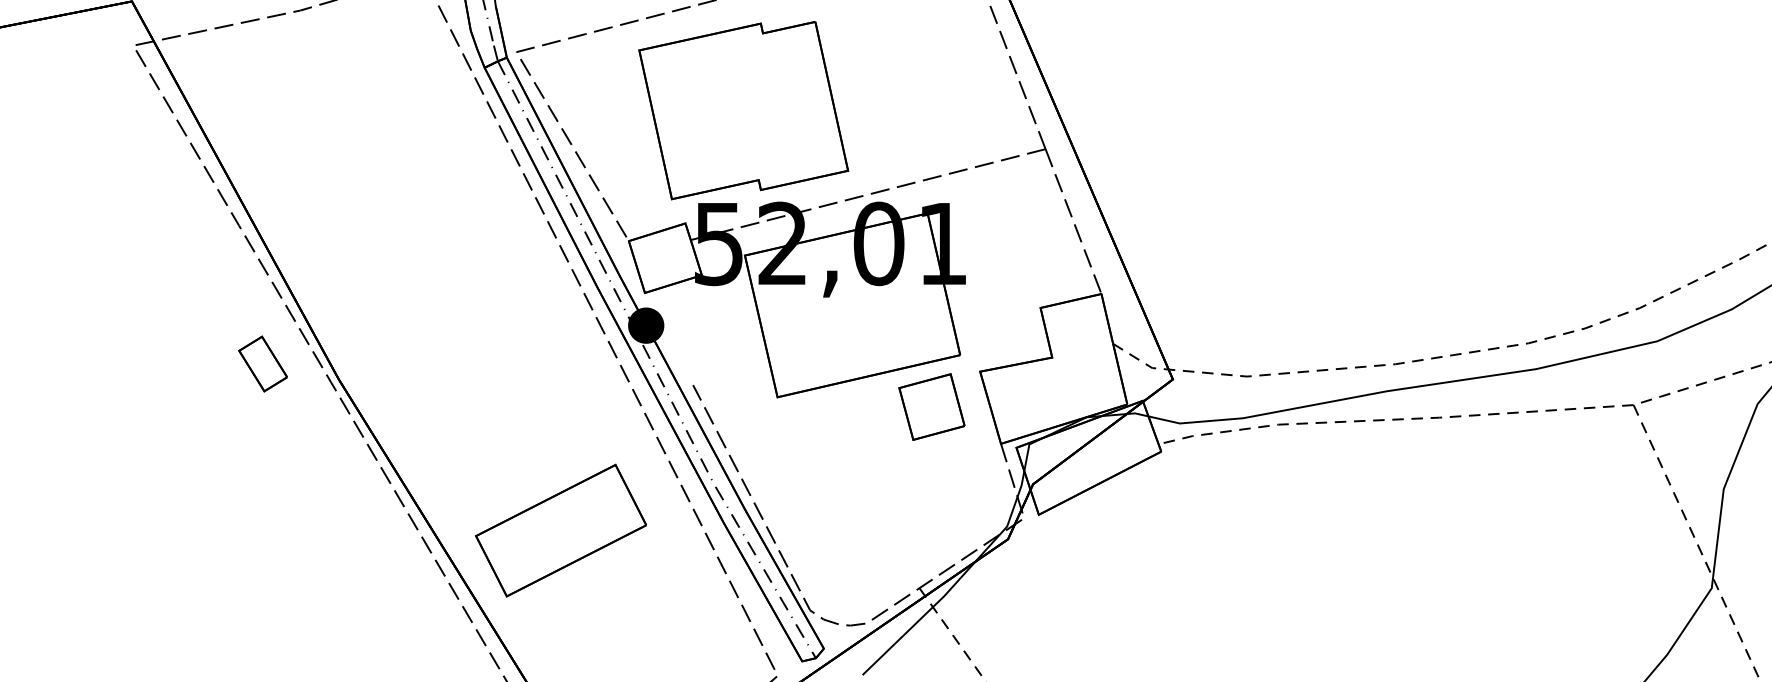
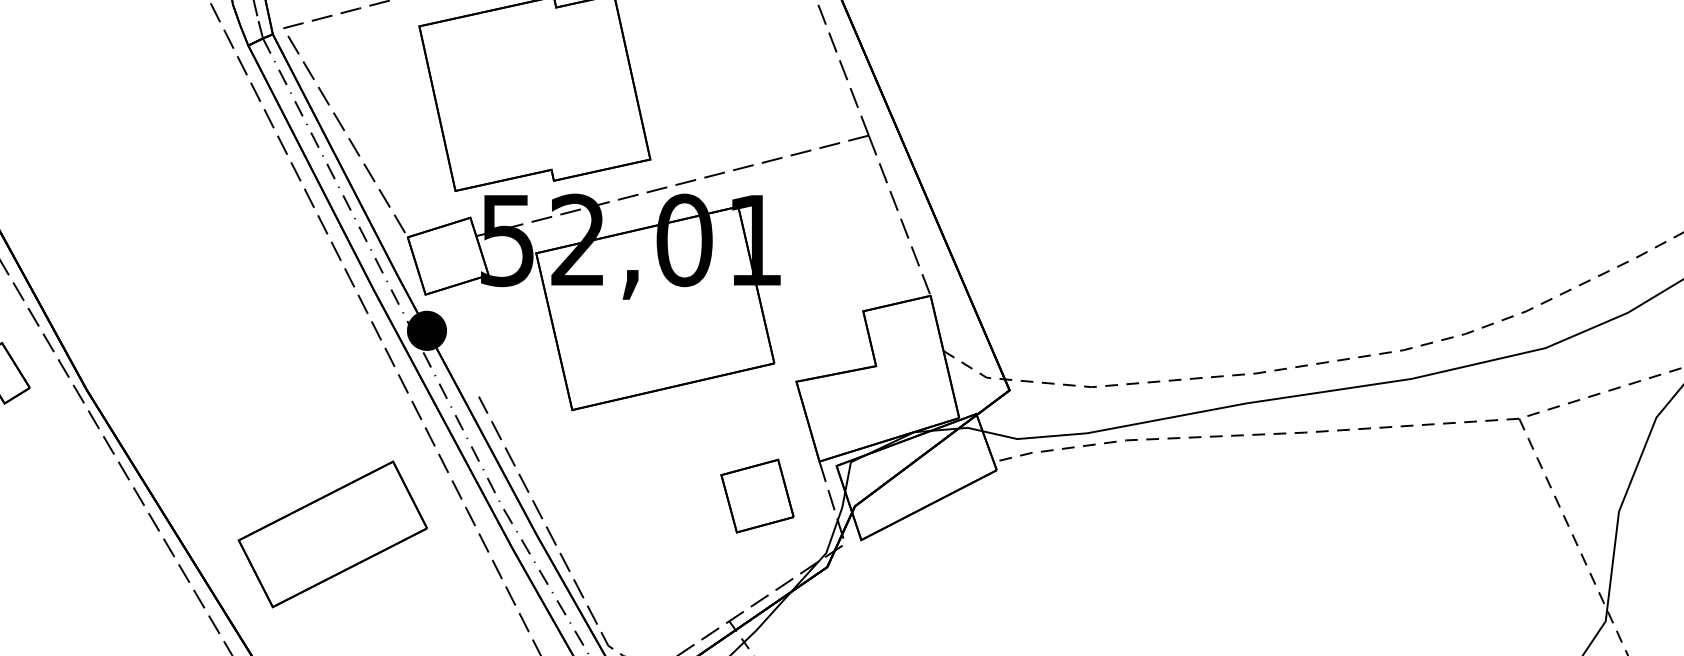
part: (931, 406) -> (756, 495), moved
part: (560, 530) -> (332, 534), moved

